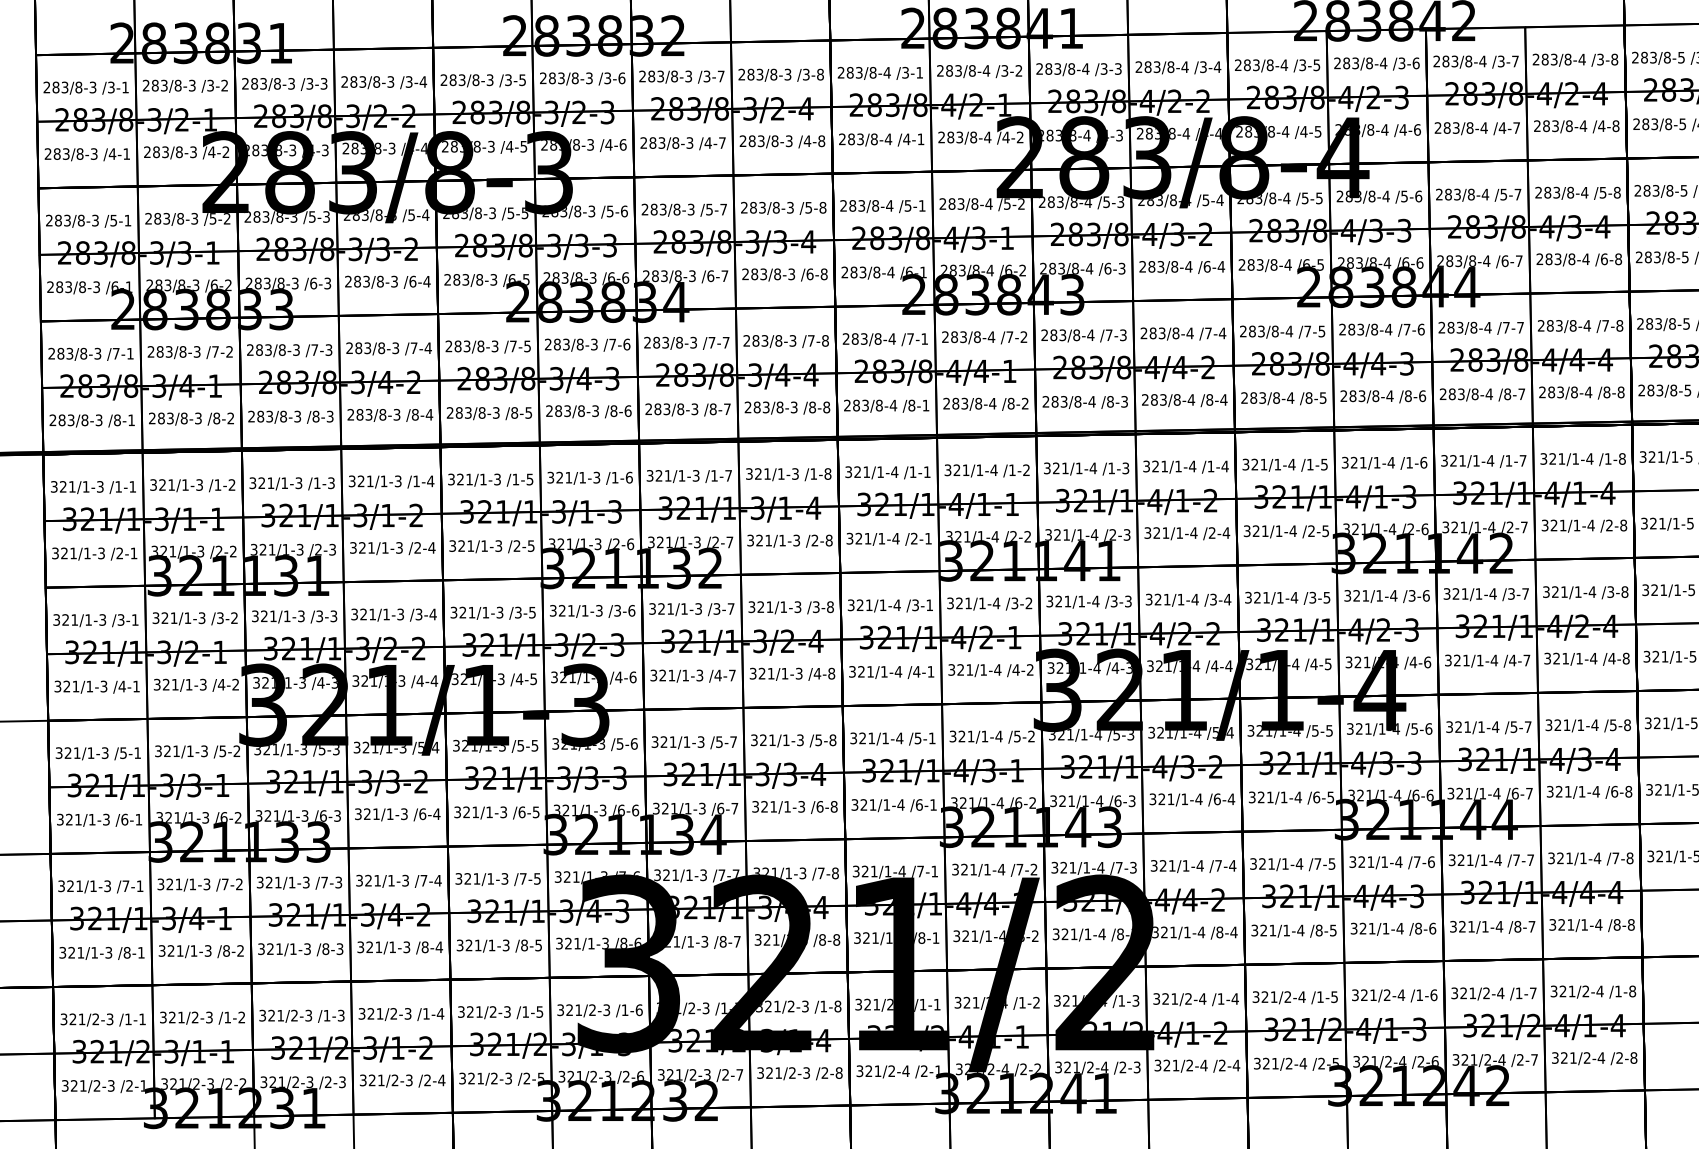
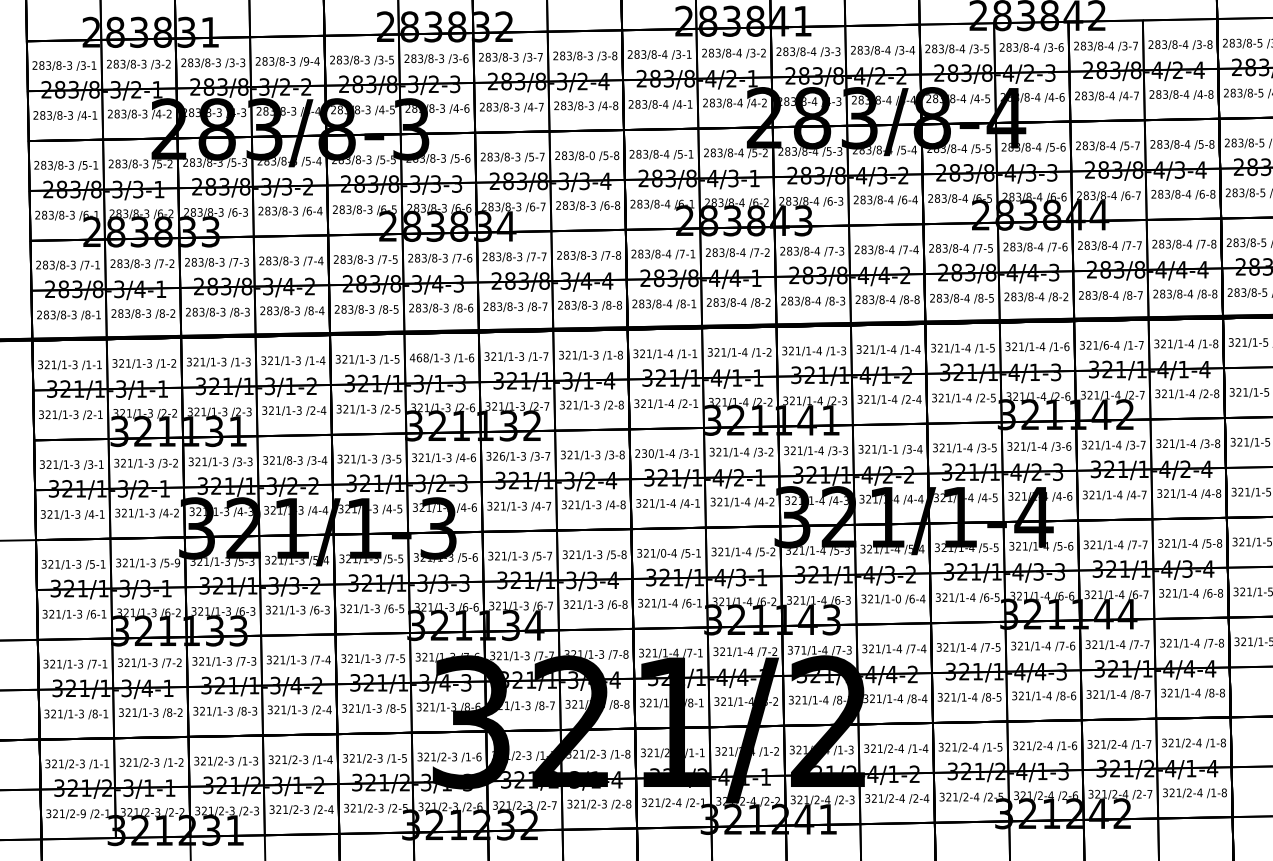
text: (408, 81) -> (306, 61), /3-4 -> /9-4
text: (790, 207) -> (592, 155), 283/8-3 -> 283/8-0
text: (1422, 396) -> (1065, 297), /8-6 -> /8-2
text: (1223, 399) -> (916, 299), /8-4 -> /8-8
text: (1476, 460) -> (1106, 345), 321/1-4 -> 321/6-4
text: (559, 477) -> (419, 357), 321/1-3 -> 468/1-3
text: (1194, 599) -> (895, 449), 321/1-4 -> 321/1-1
text: (859, 605) -> (643, 453), 321/1-4 -> 230/1-4
text: (670, 608) -> (502, 455), 321/1-3 -> 326/1-3
text: (617, 610) -> (462, 457), /3-6 -> /4-6
text: (386, 614) -> (289, 460), 321/1-3 -> 321/8-3
text: (1513, 726) -> (1134, 544), /5-7 -> /7-7
text: (885, 738) -> (663, 553), 321/1-4 -> 321/0-4
text: (236, 751) -> (177, 563), /5-2 -> /5-9
text: (1198, 799) -> (898, 599), 321/1-4 -> 321/1-0
text: (436, 814) -> (326, 610), /6-4 -> /6-3
text: (1063, 867) -> (796, 650), 321/1-4 -> 371/1-4
text: (424, 947) -> (318, 710), /8-4 -> /2-4
text: (1619, 1057) -> (1213, 792), /2-8 -> /1-8
text: (110, 1085) -> (82, 813), 321/2-3 -> 321/2-9

